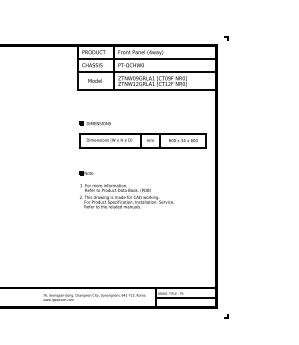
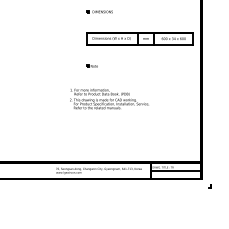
line: (94, 123) -> (99, 11), moved
text: (126, 196) -> (109, 99), moved

